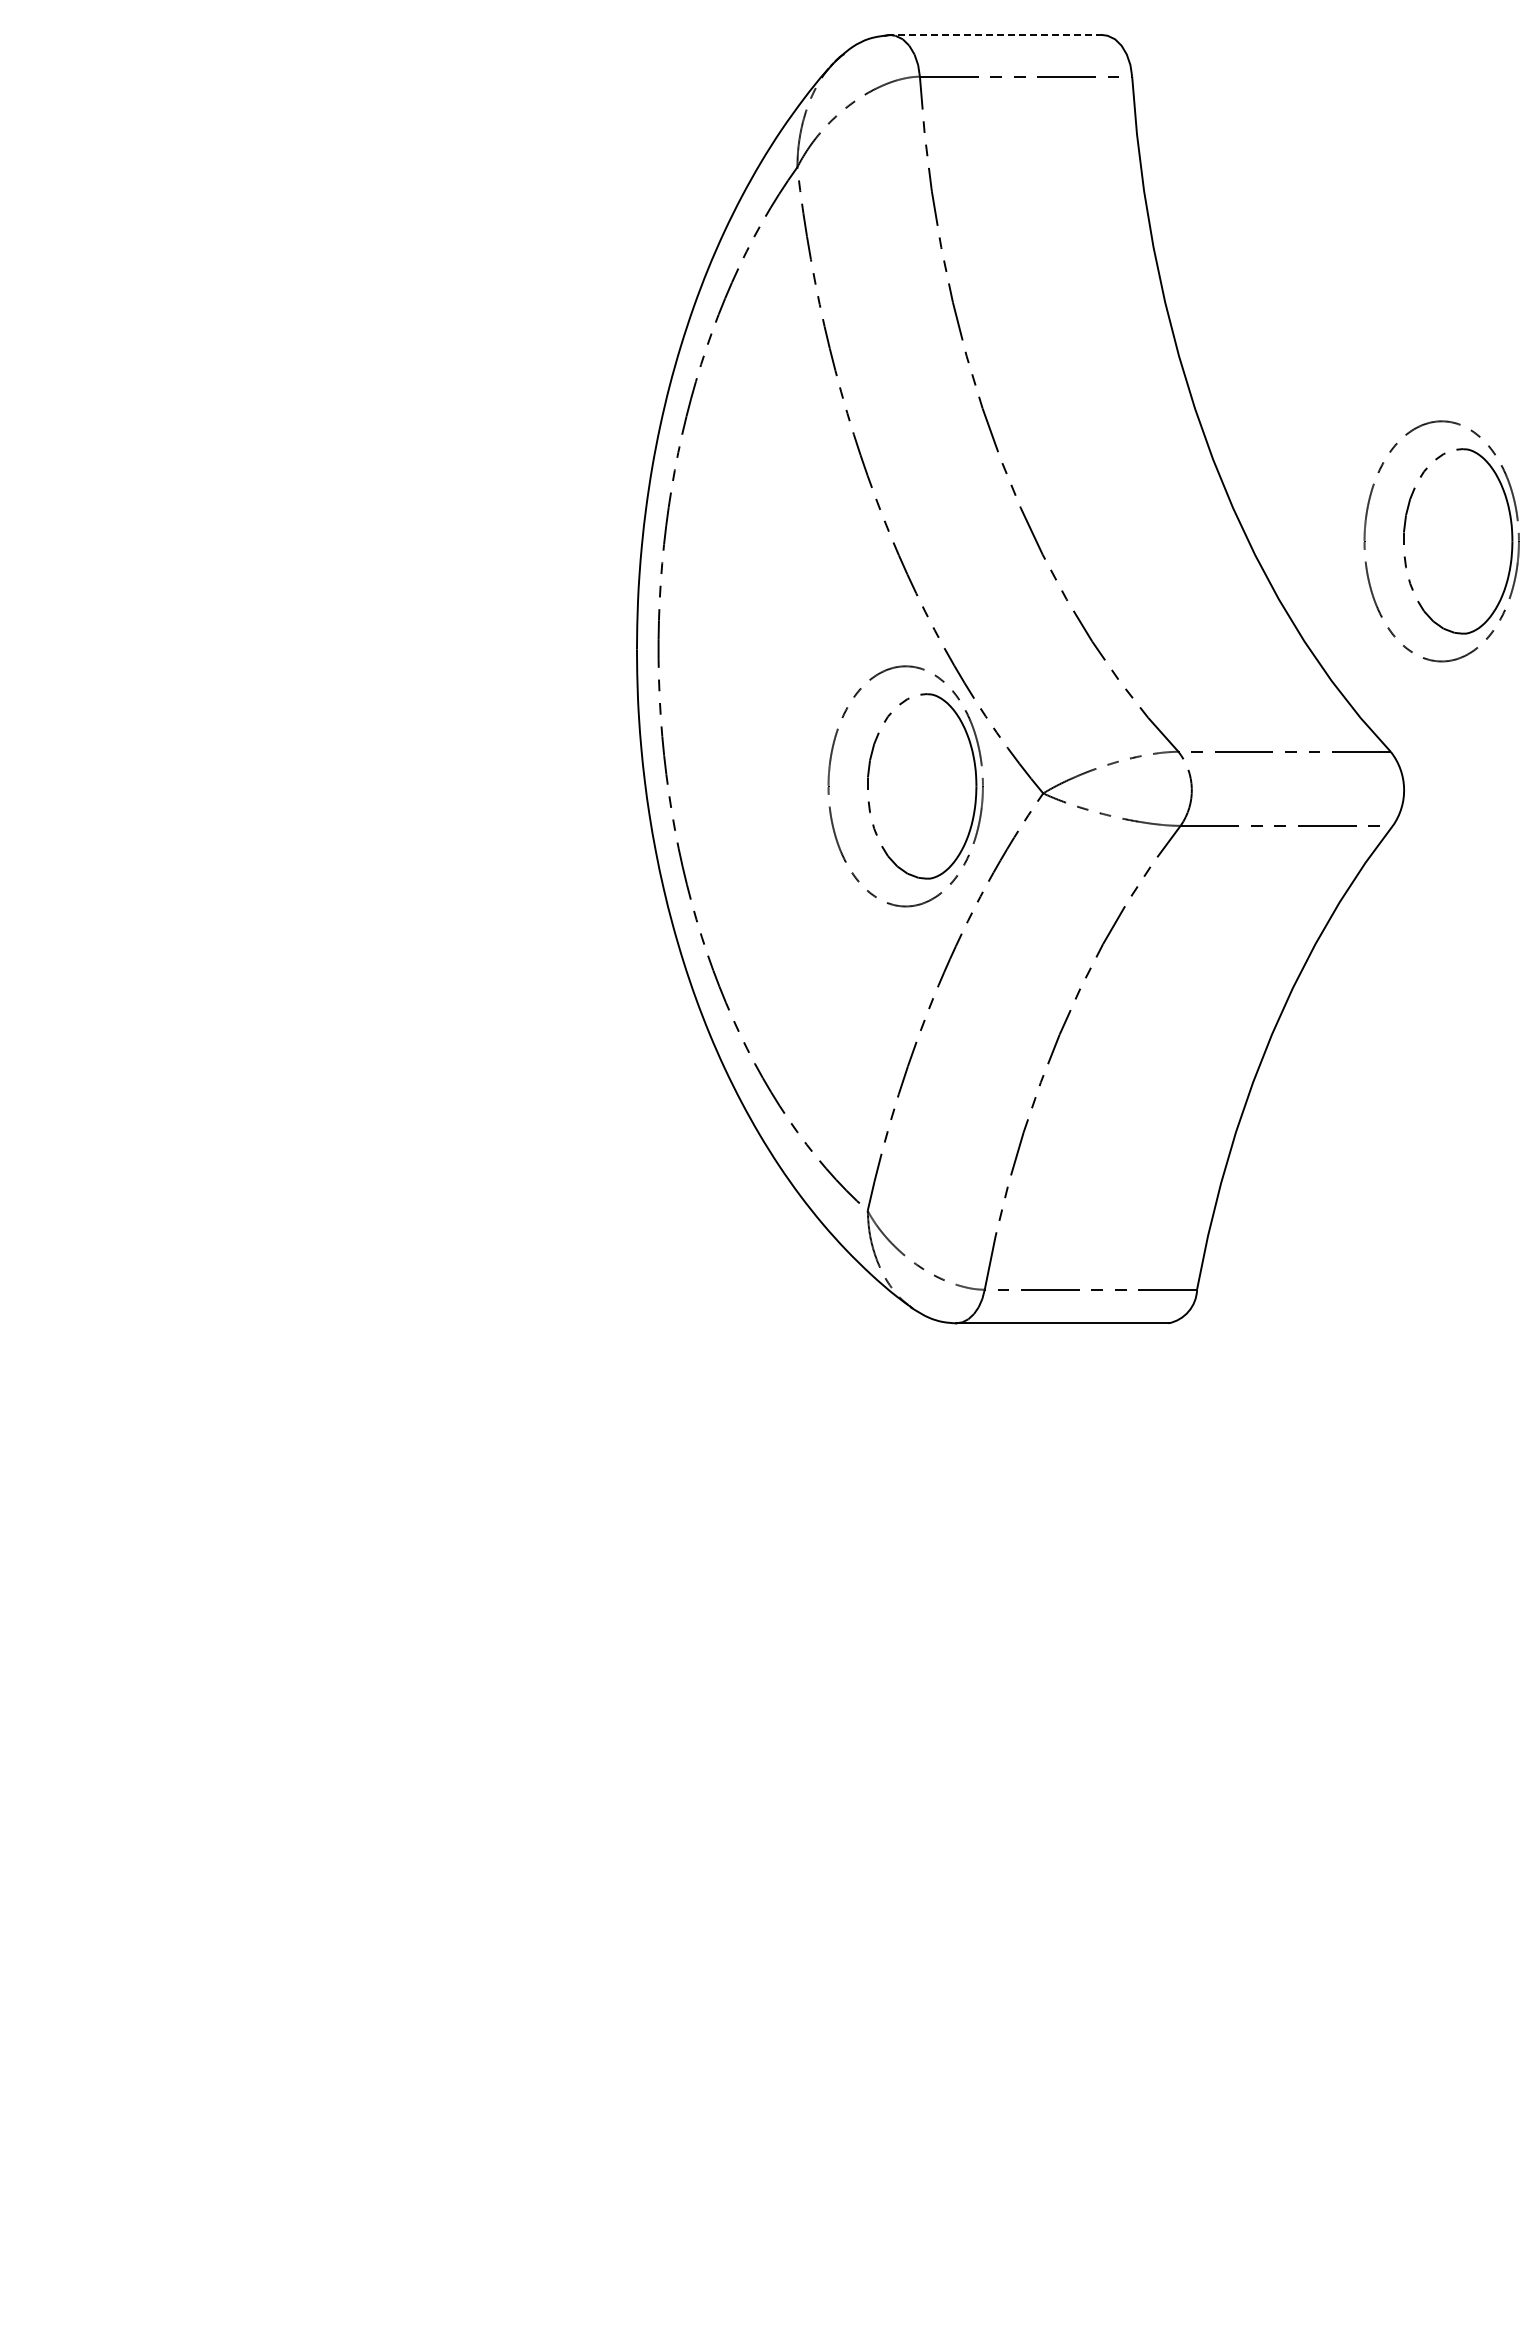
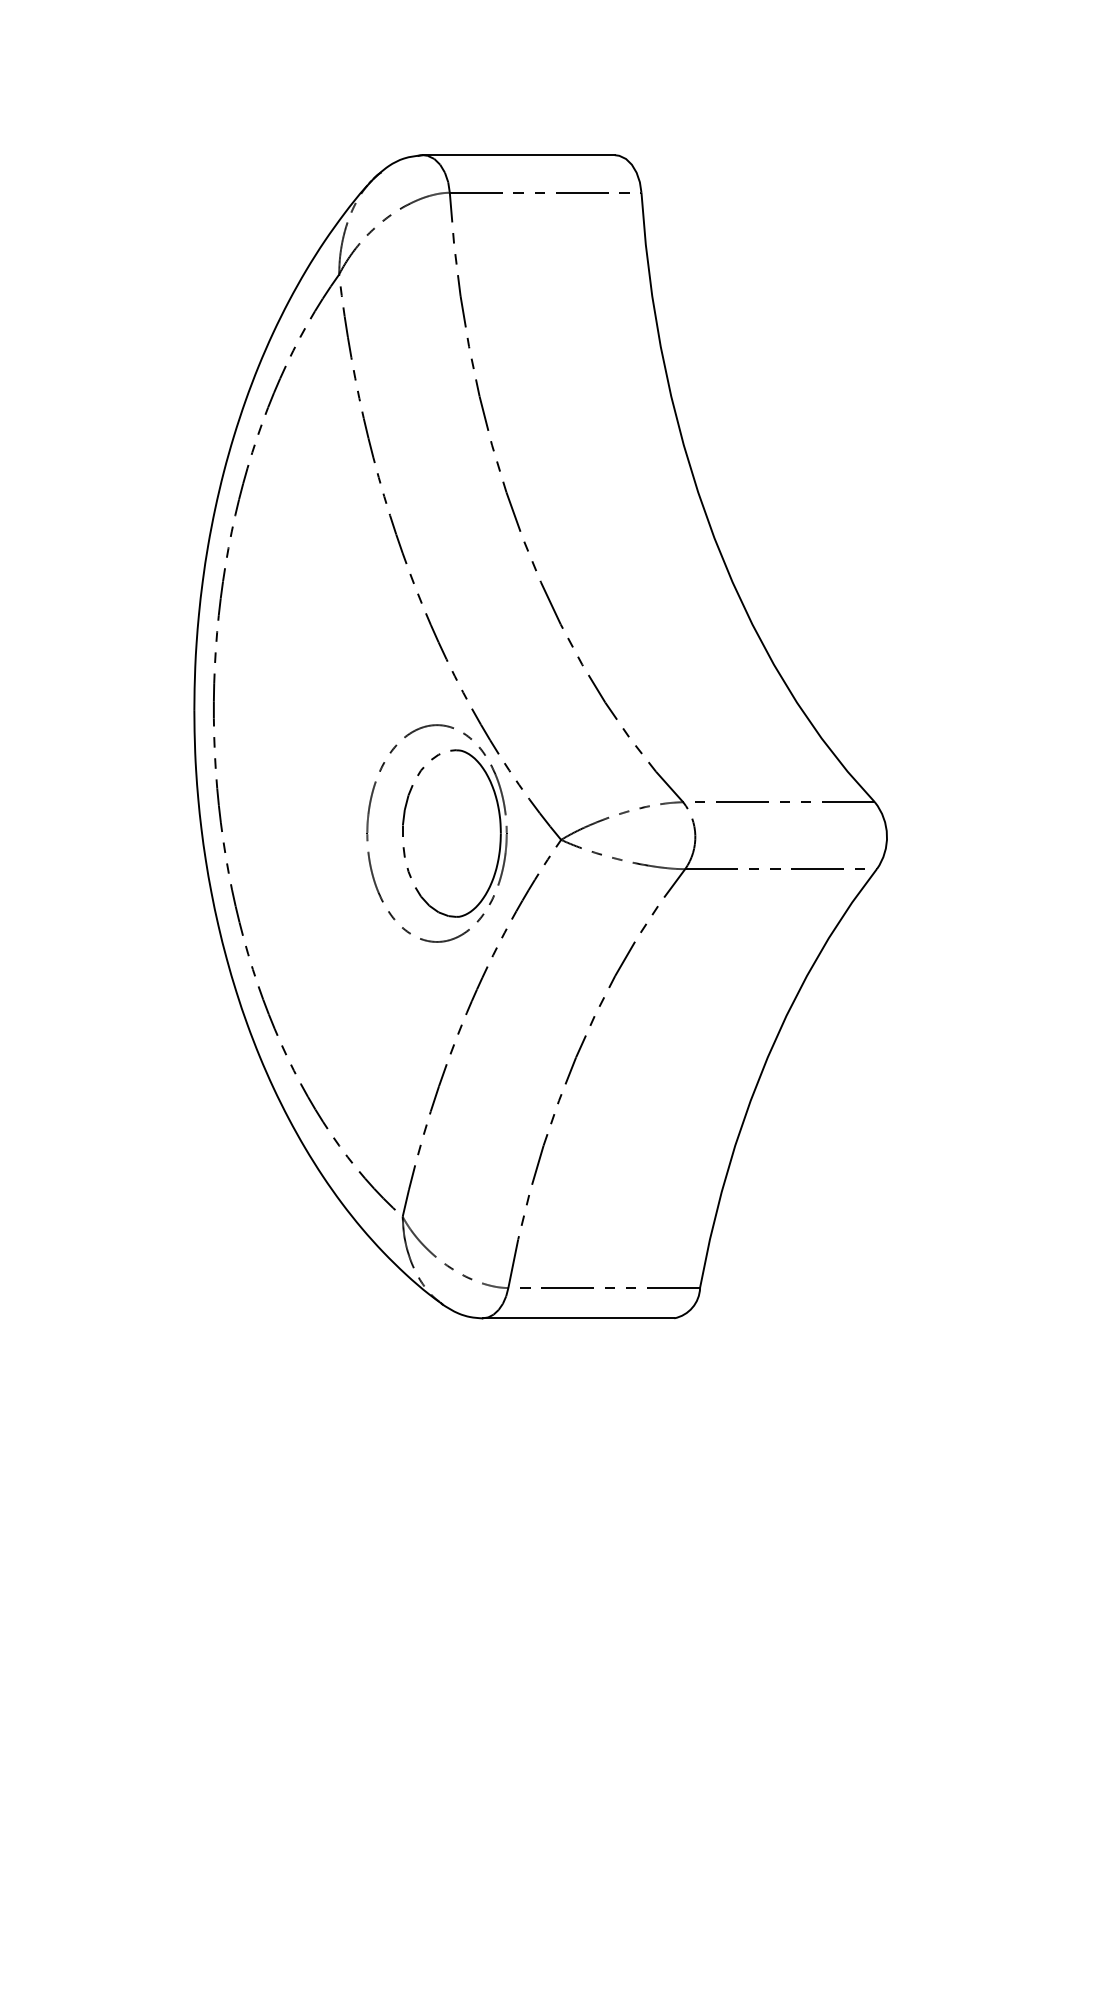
line: (995, 35) -> (518, 155), dashed -> solid
part: (1404, 541) -> (887, 612), removed

